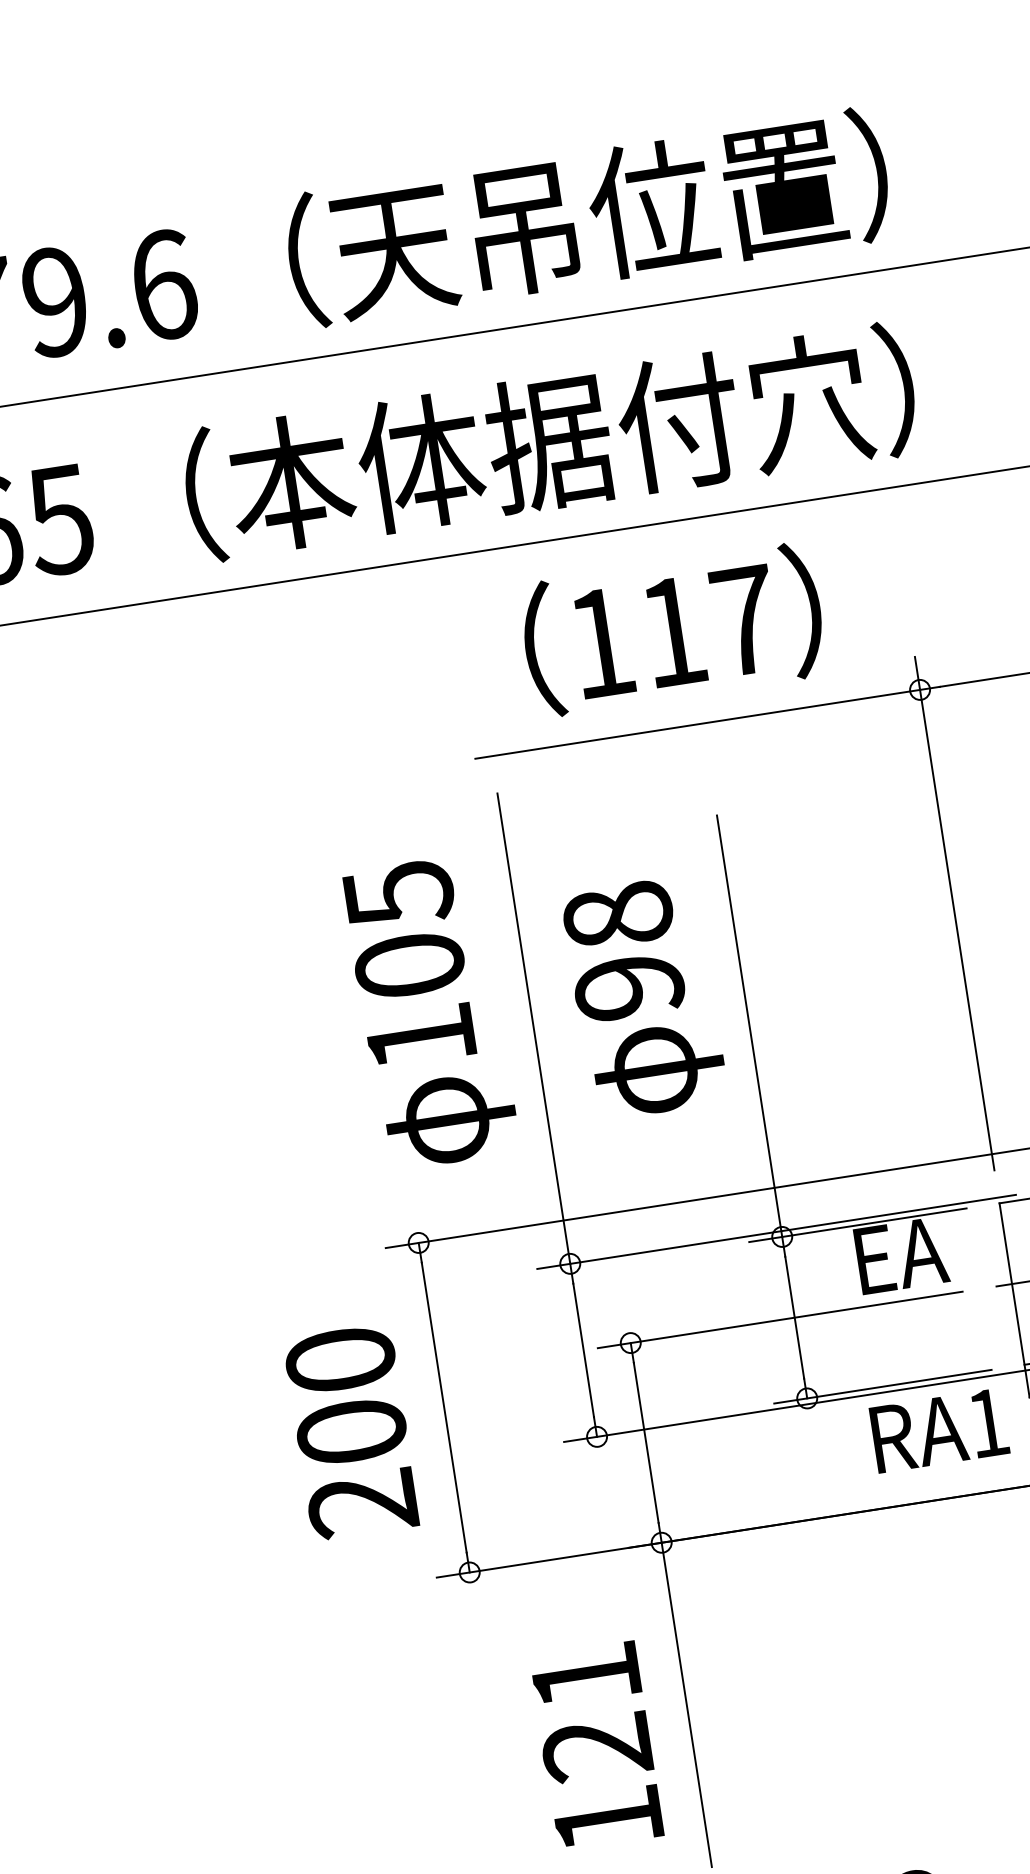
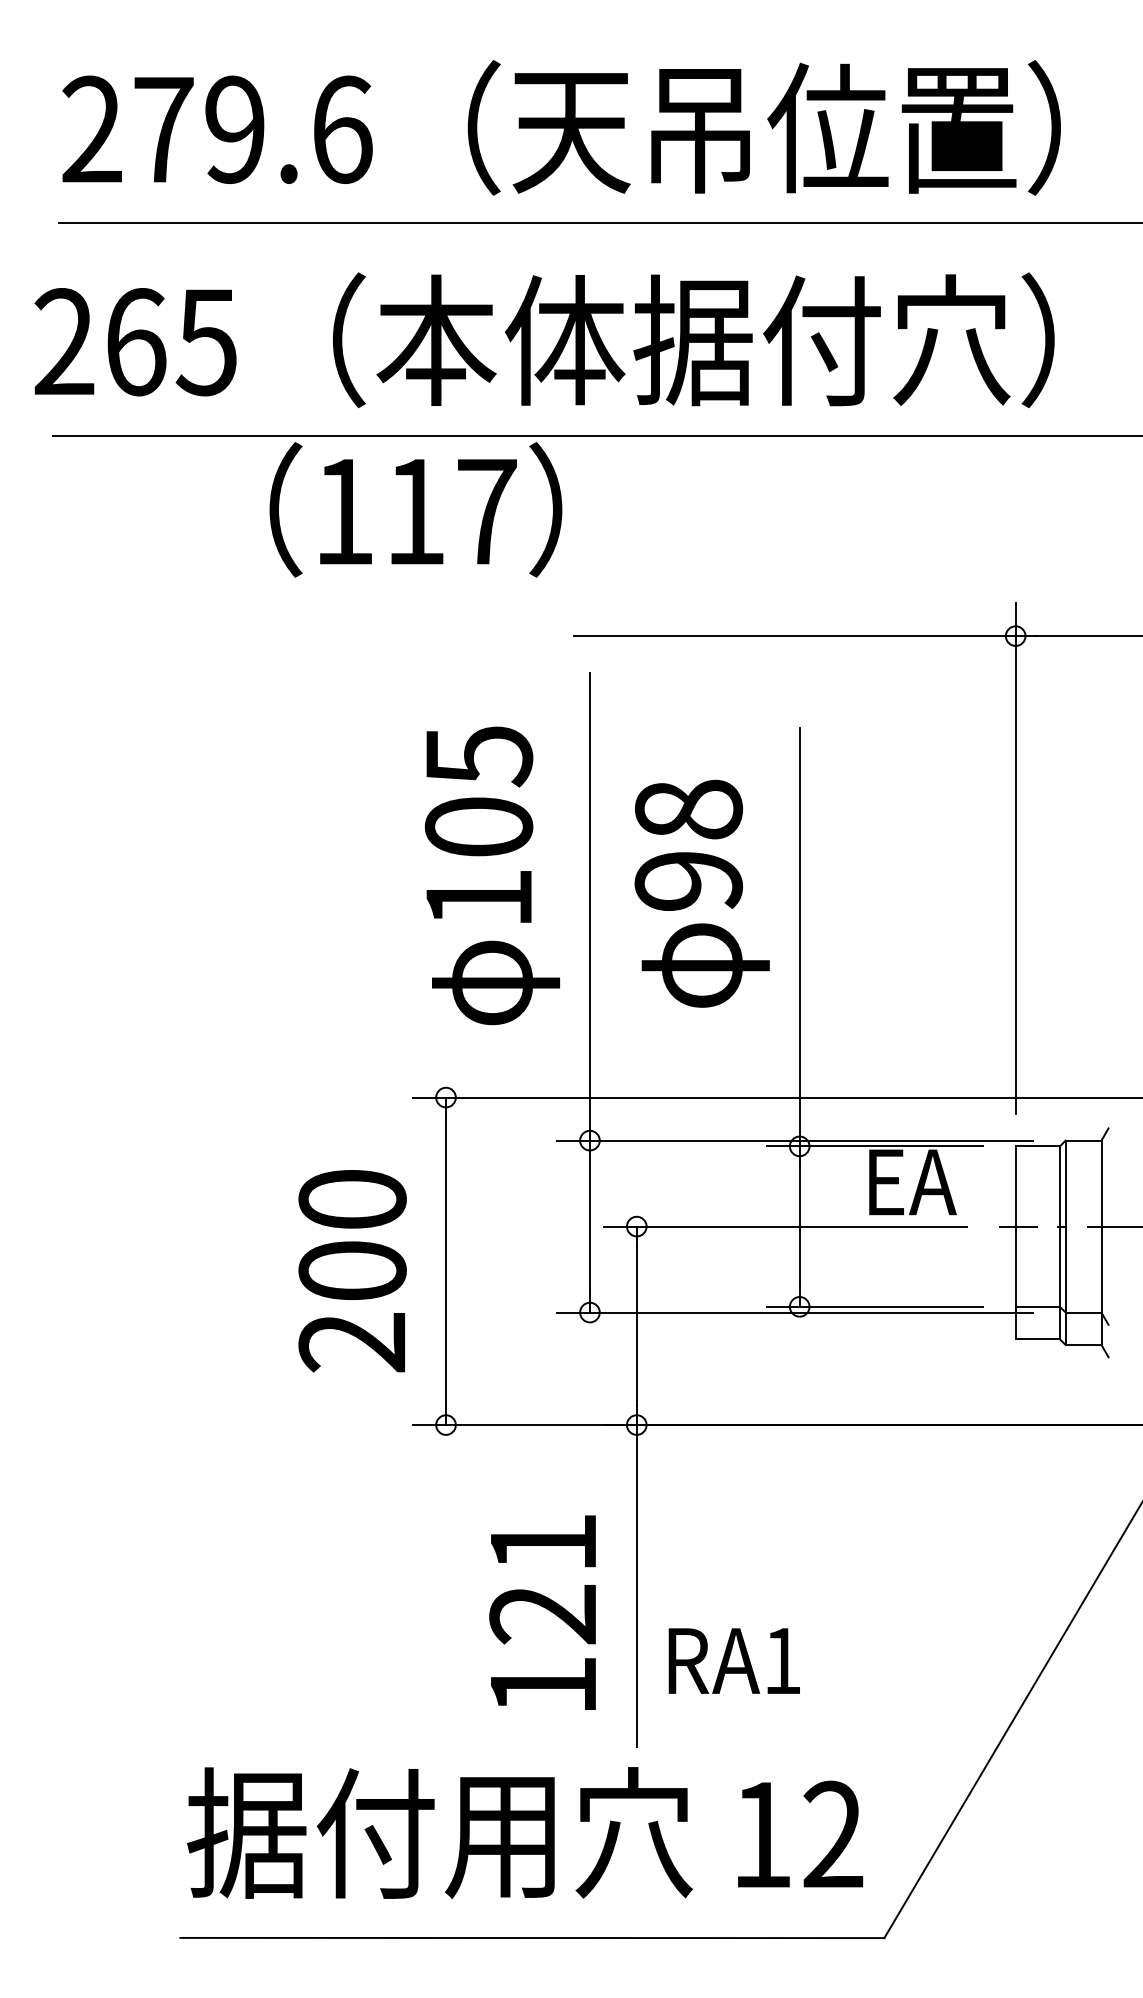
text: (672, 629) -> (415, 509), moved
text: (938, 1430) -> (733, 1660), moved

